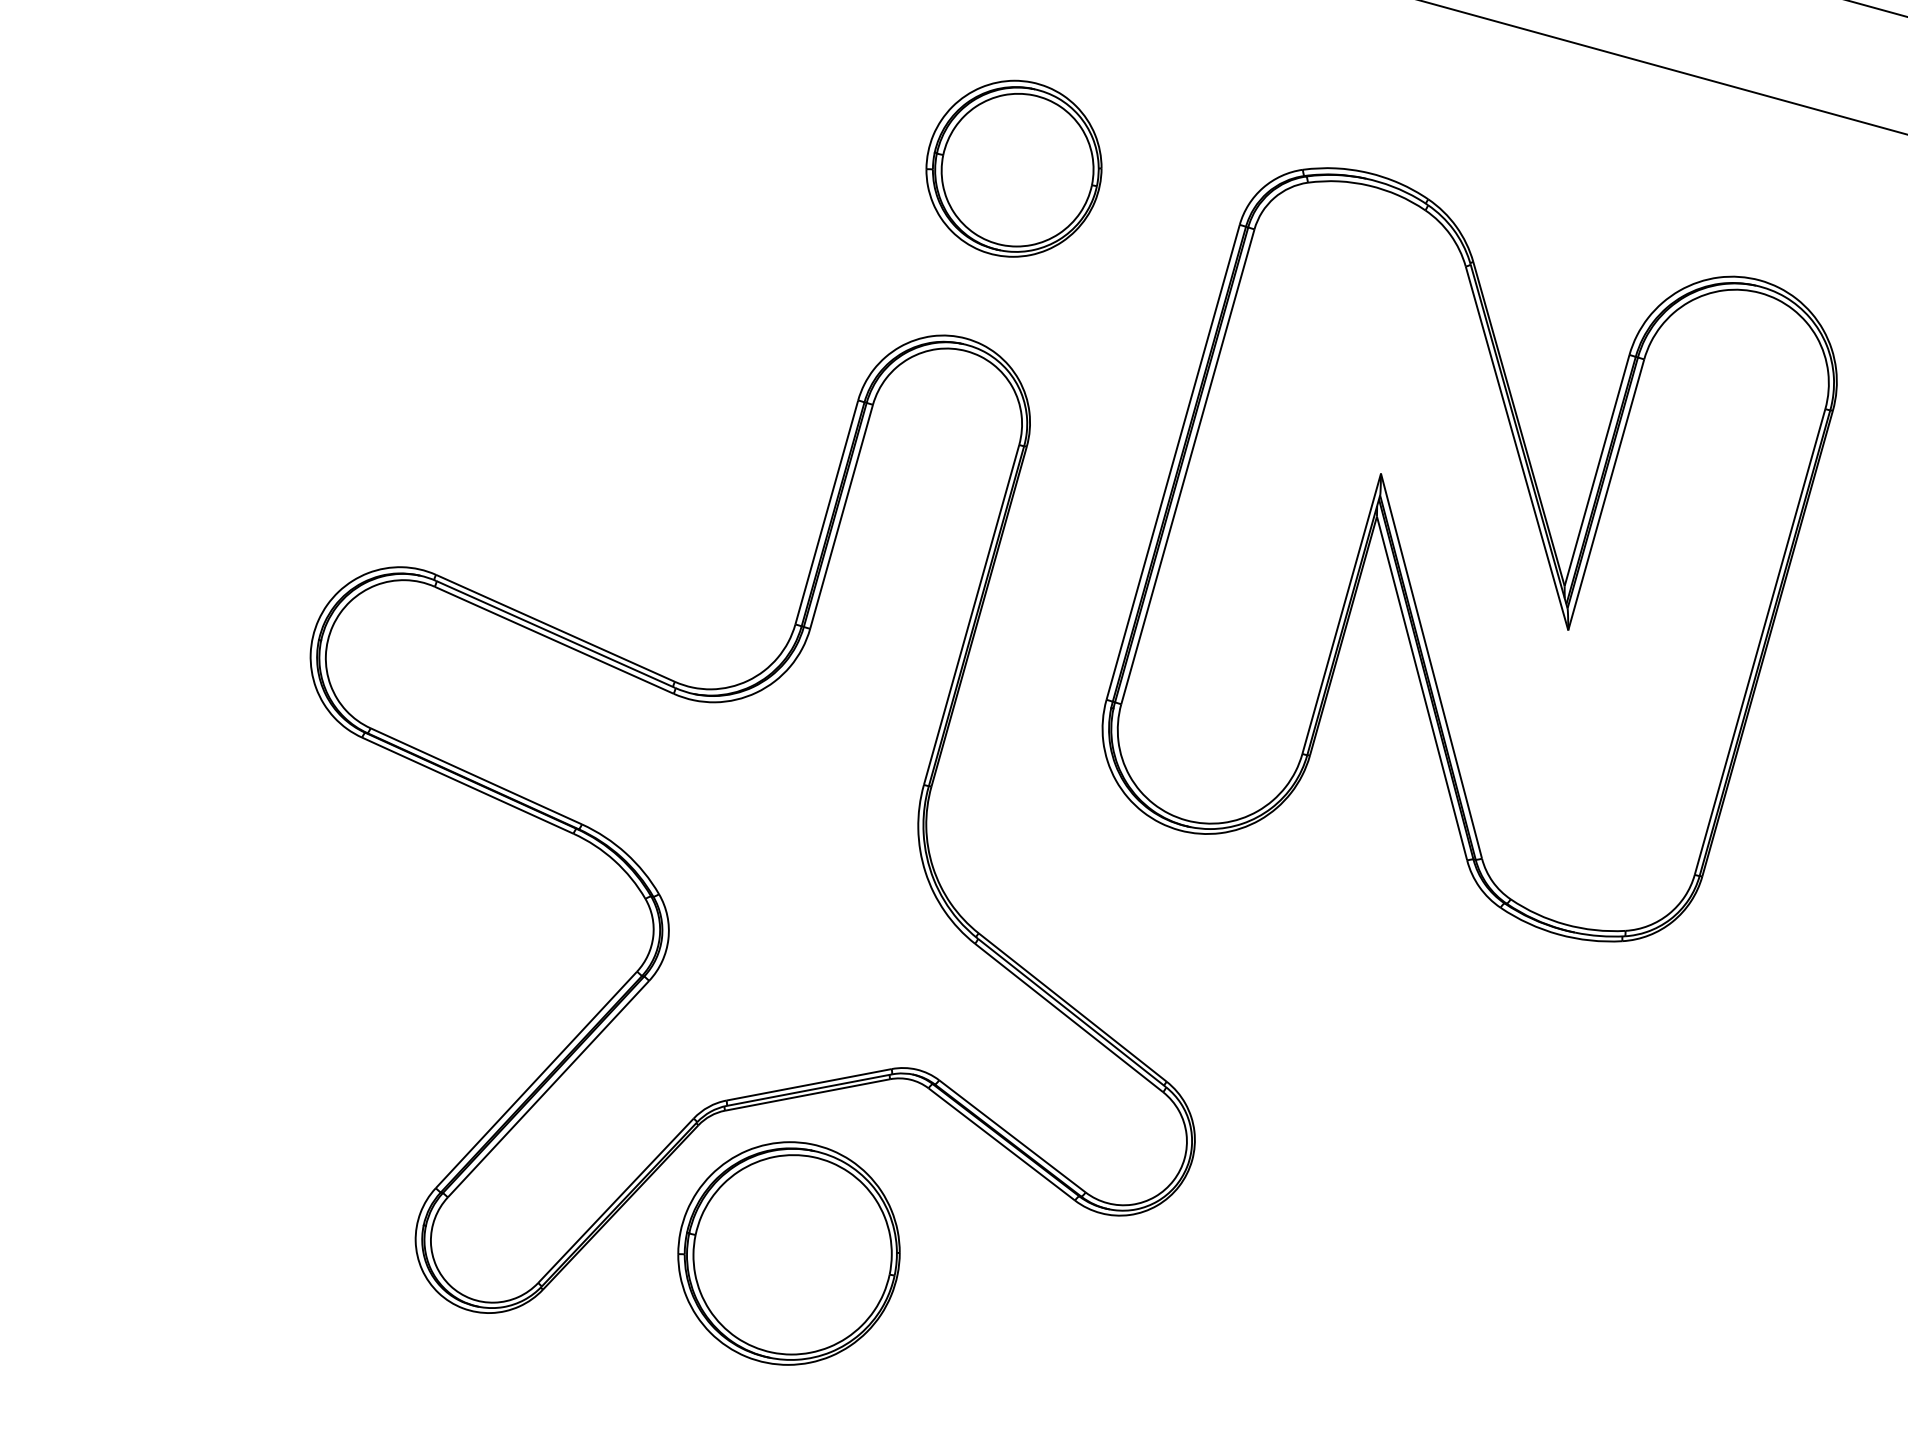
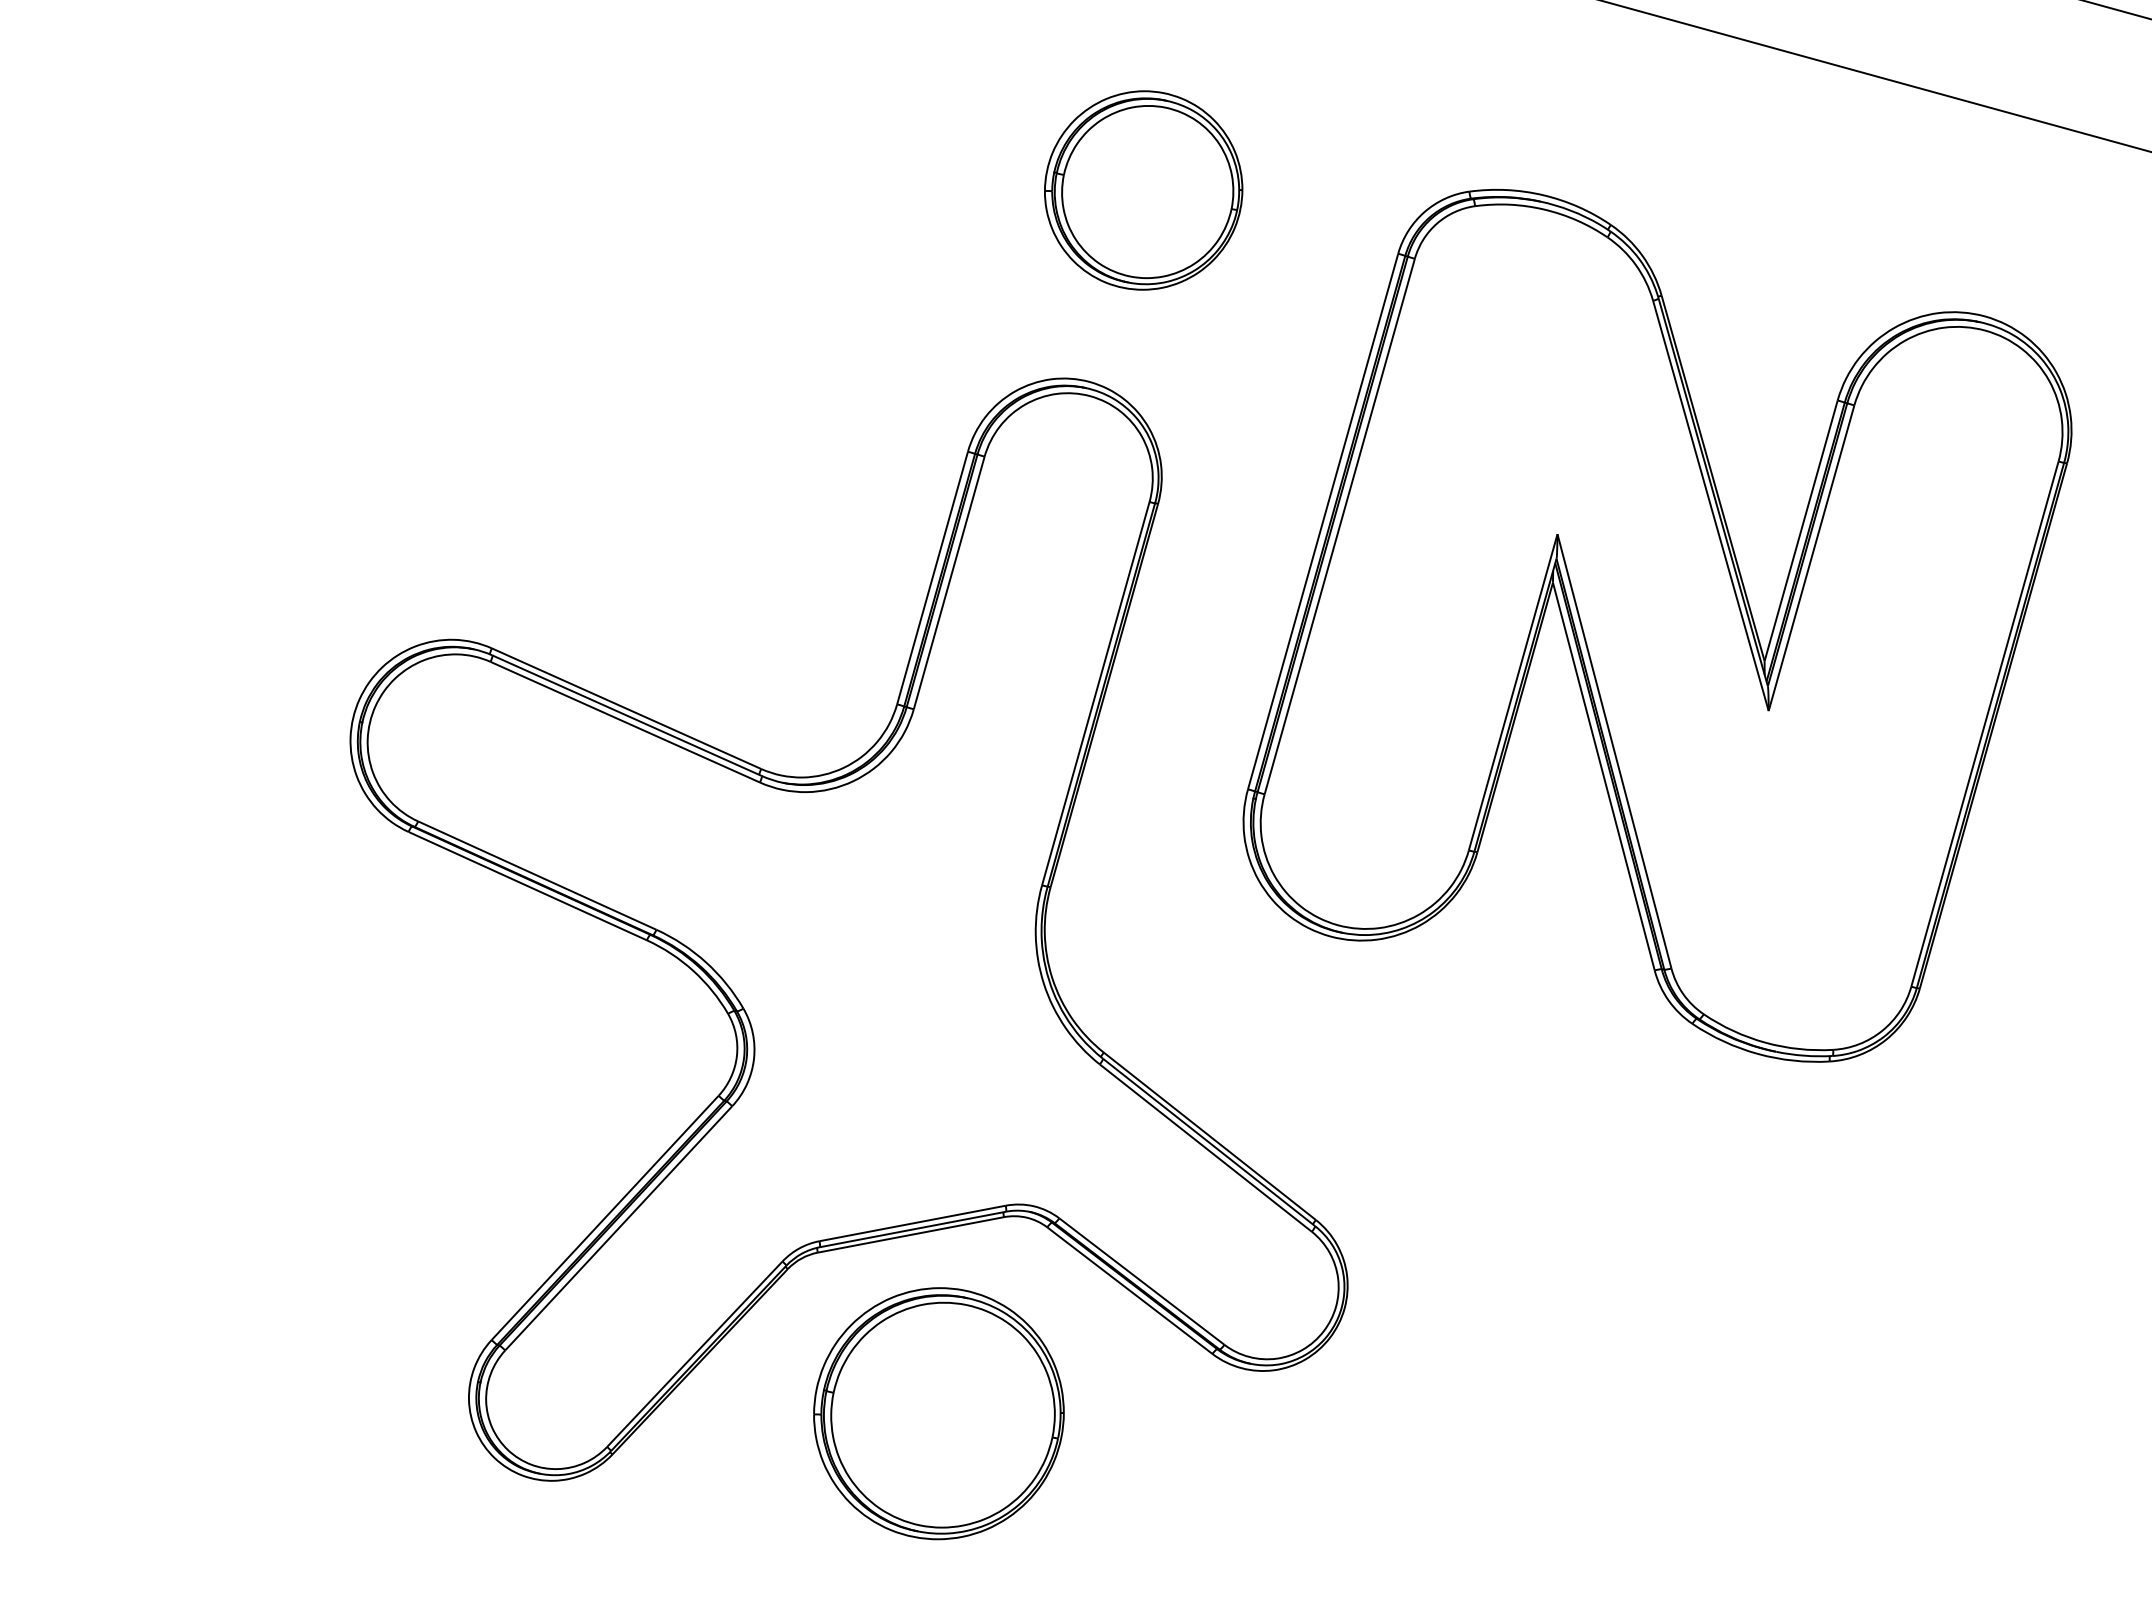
part: (788, 1253) -> (938, 1413), moved

